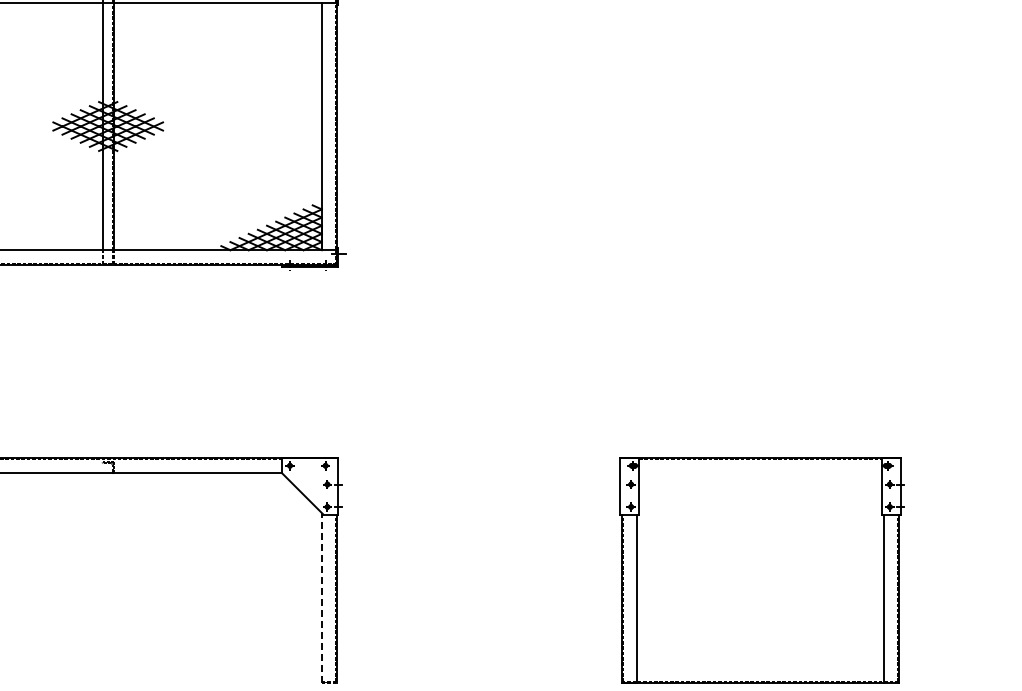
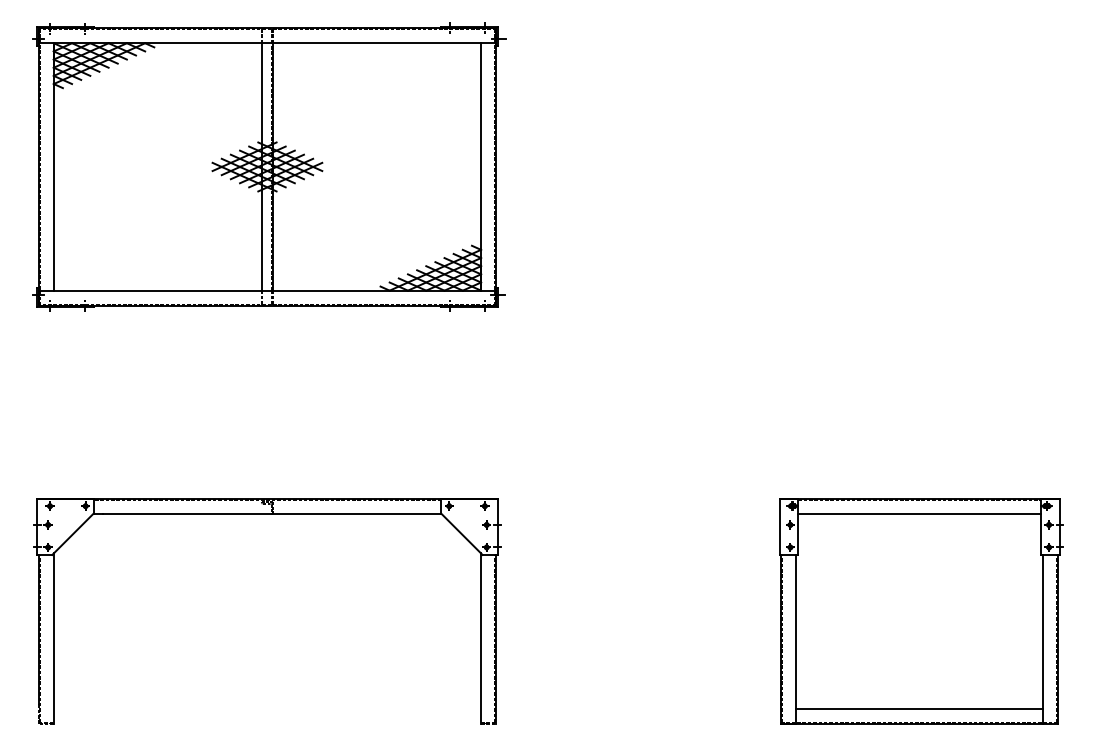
line: (760, 473) -> (919, 513), added
line: (322, 598) -> (481, 638), dashed -> solid
line: (760, 668) -> (919, 708), added

